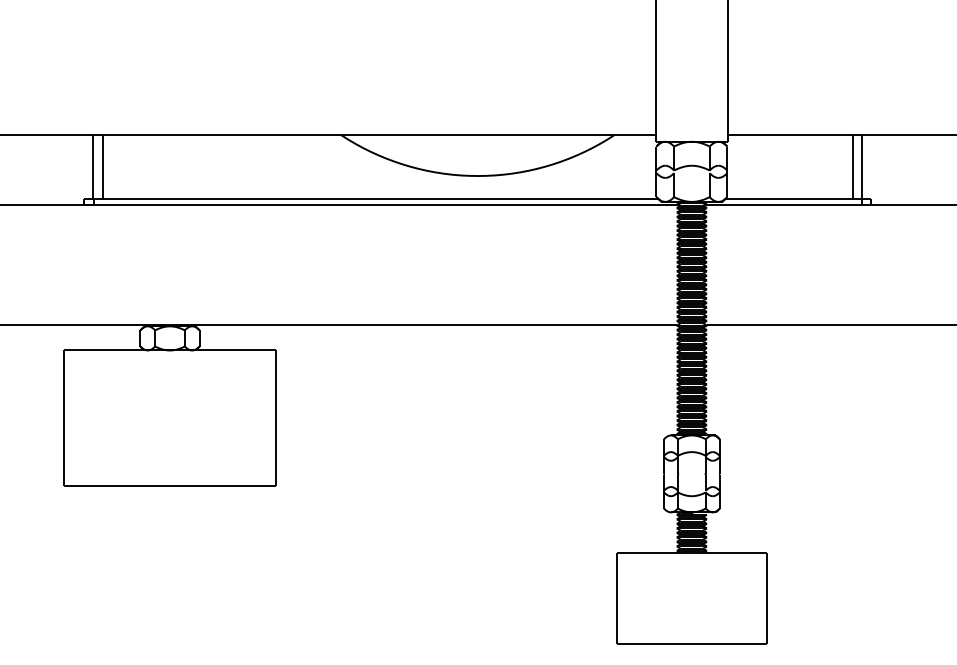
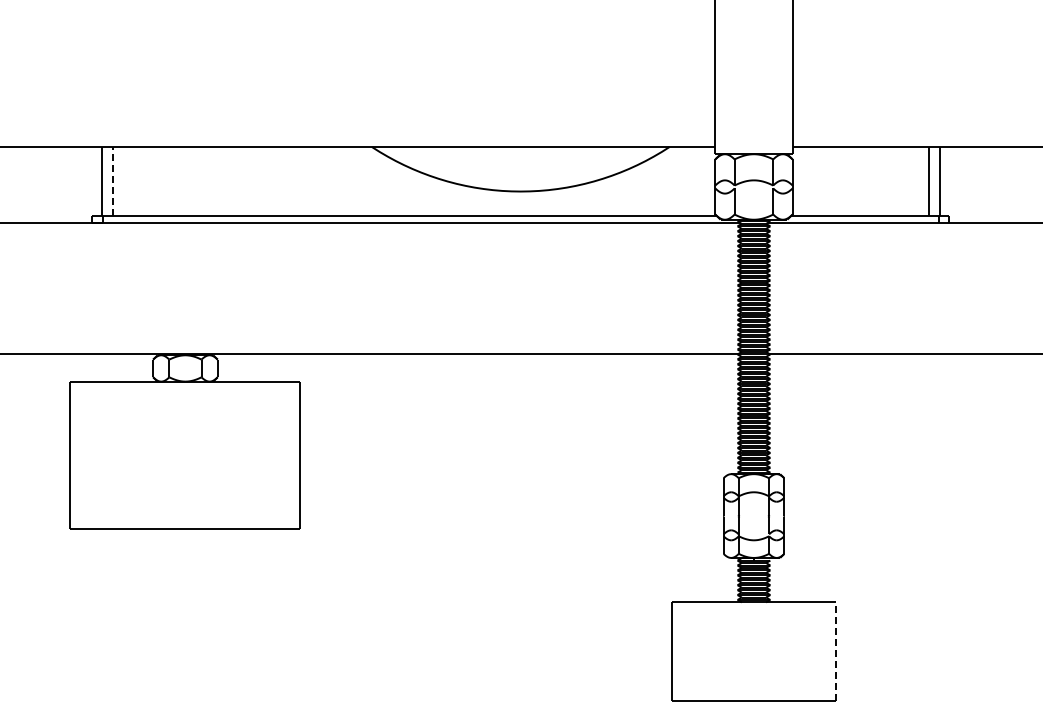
line: (103, 166) -> (112, 181), solid -> dashed
line: (767, 598) -> (836, 651), solid -> dashed

